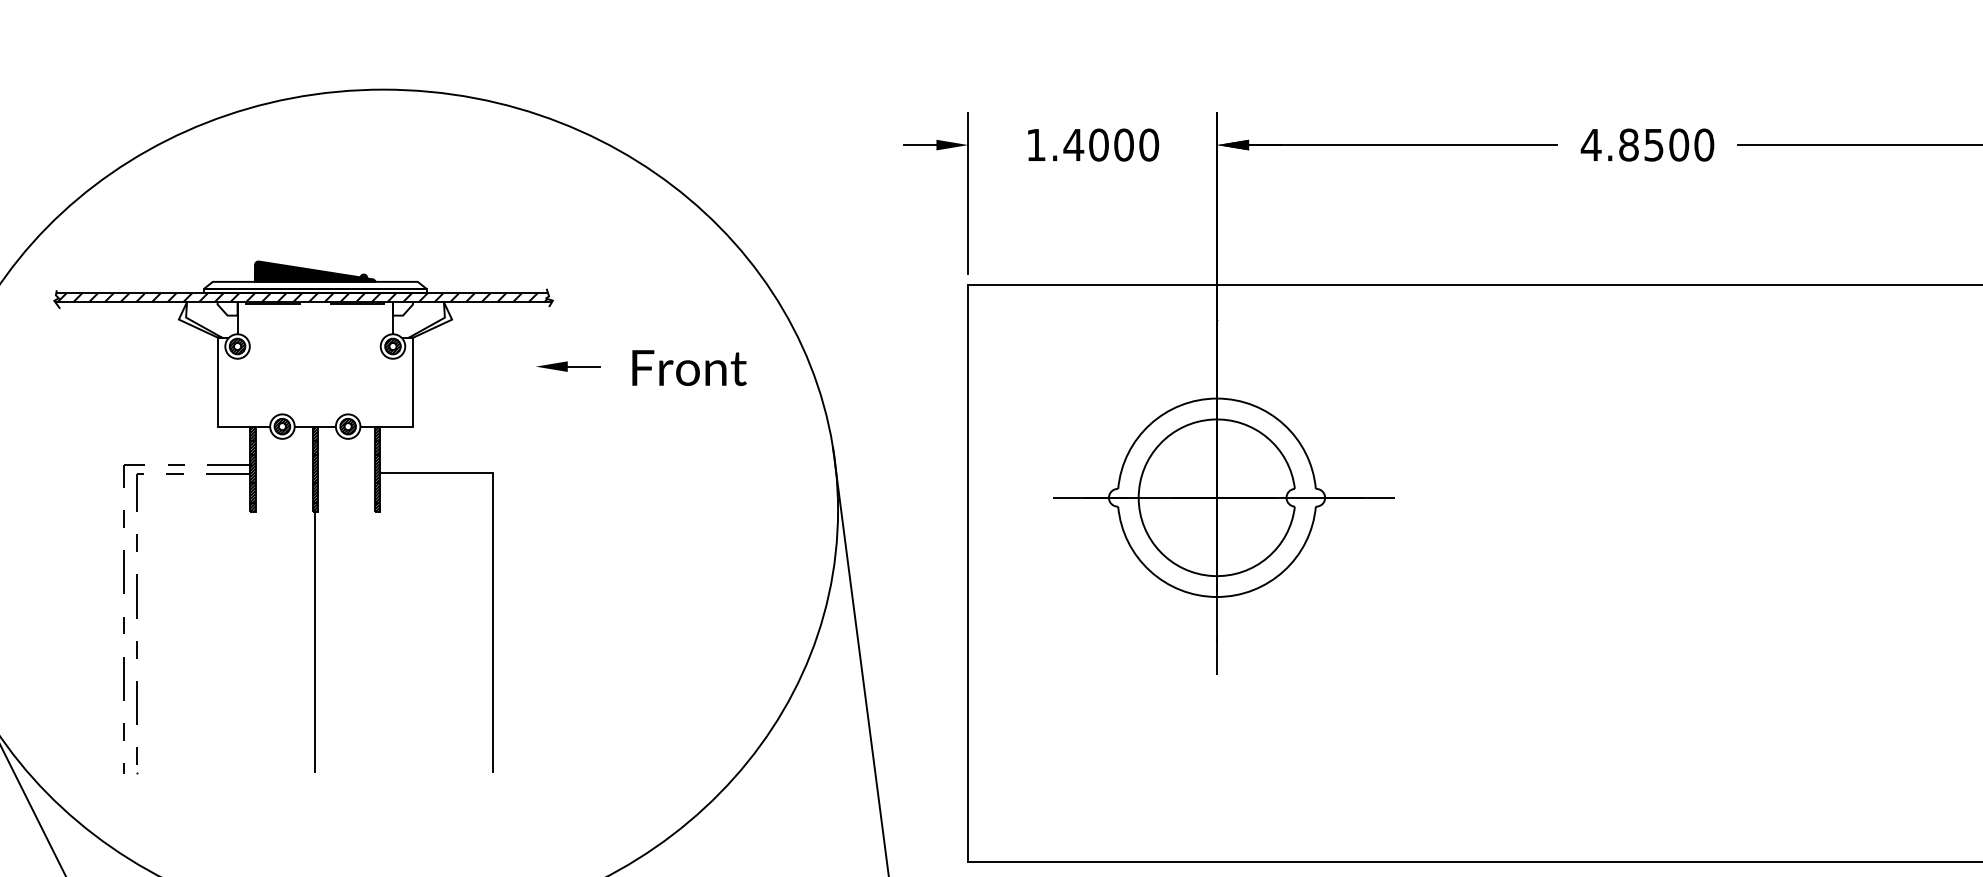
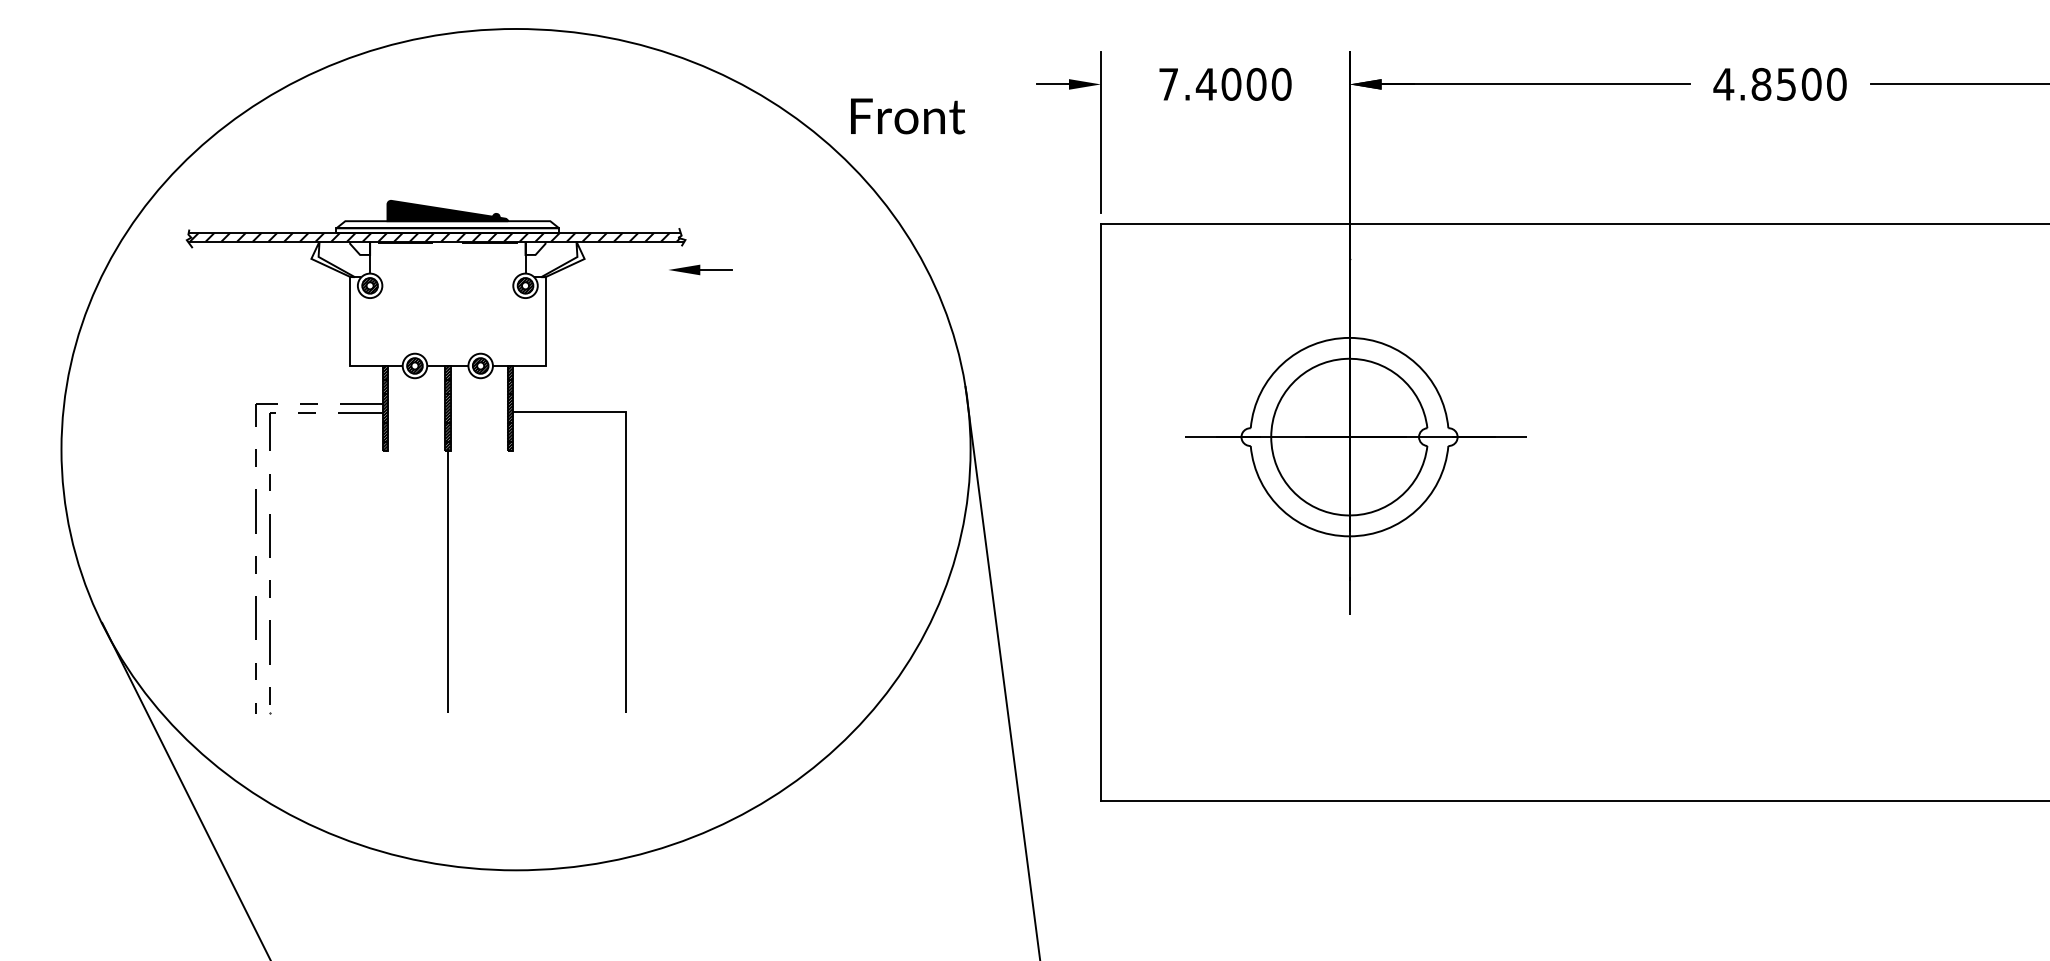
text: (1035, 145) -> (1168, 84), 1.4000 -> 7.4000
part: (567, 366) -> (700, 269), moved
text: (689, 368) -> (908, 116), moved

